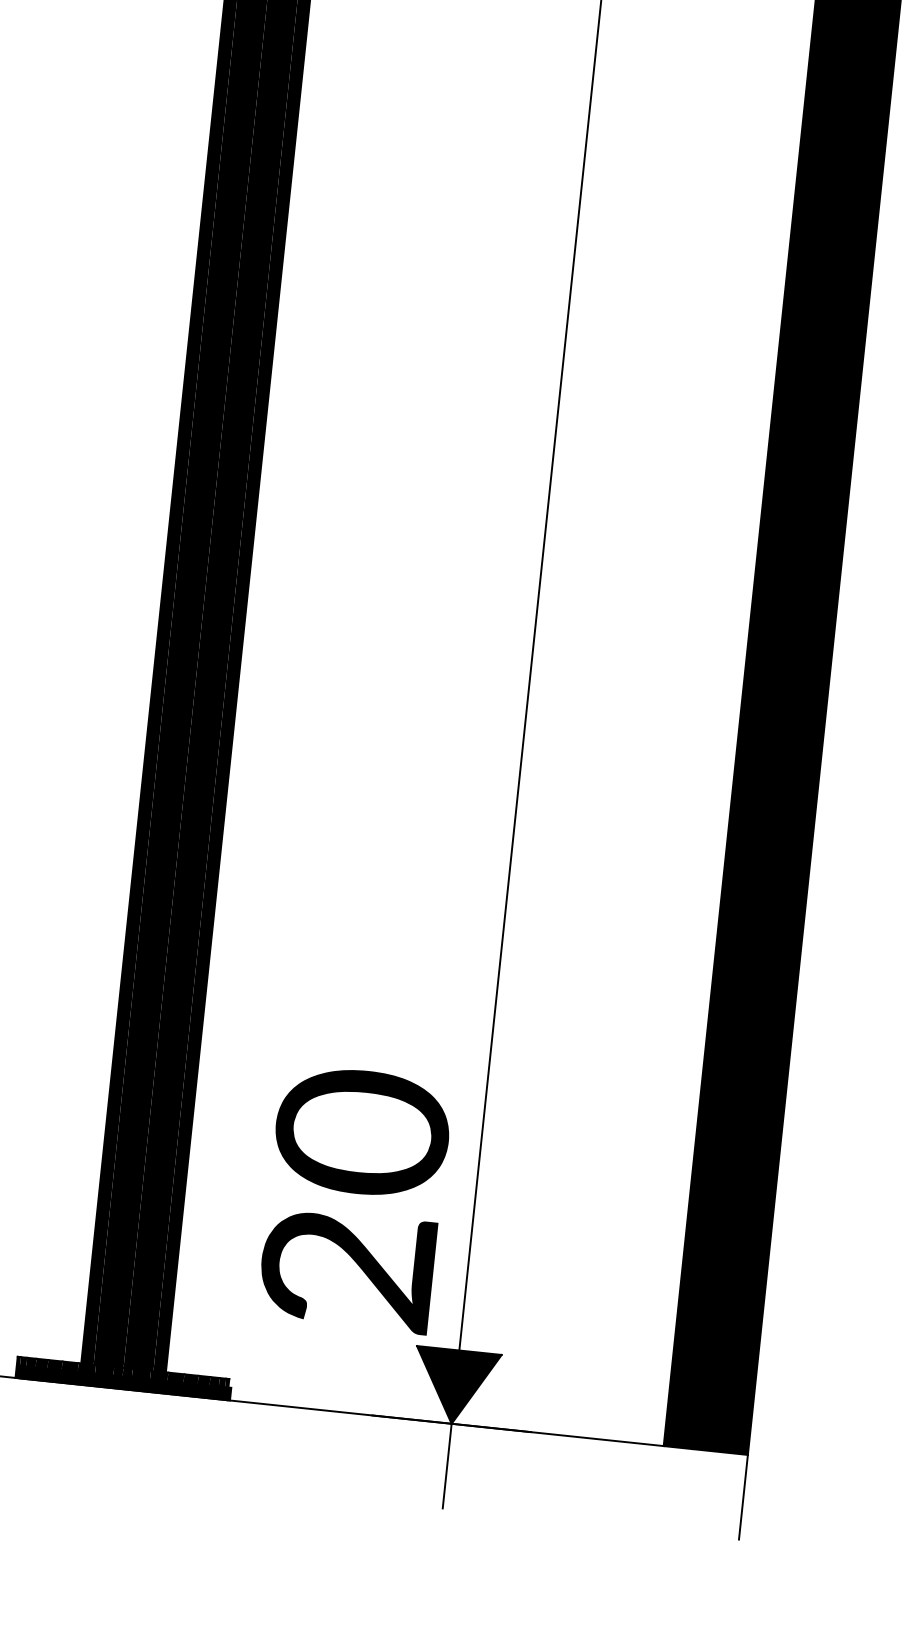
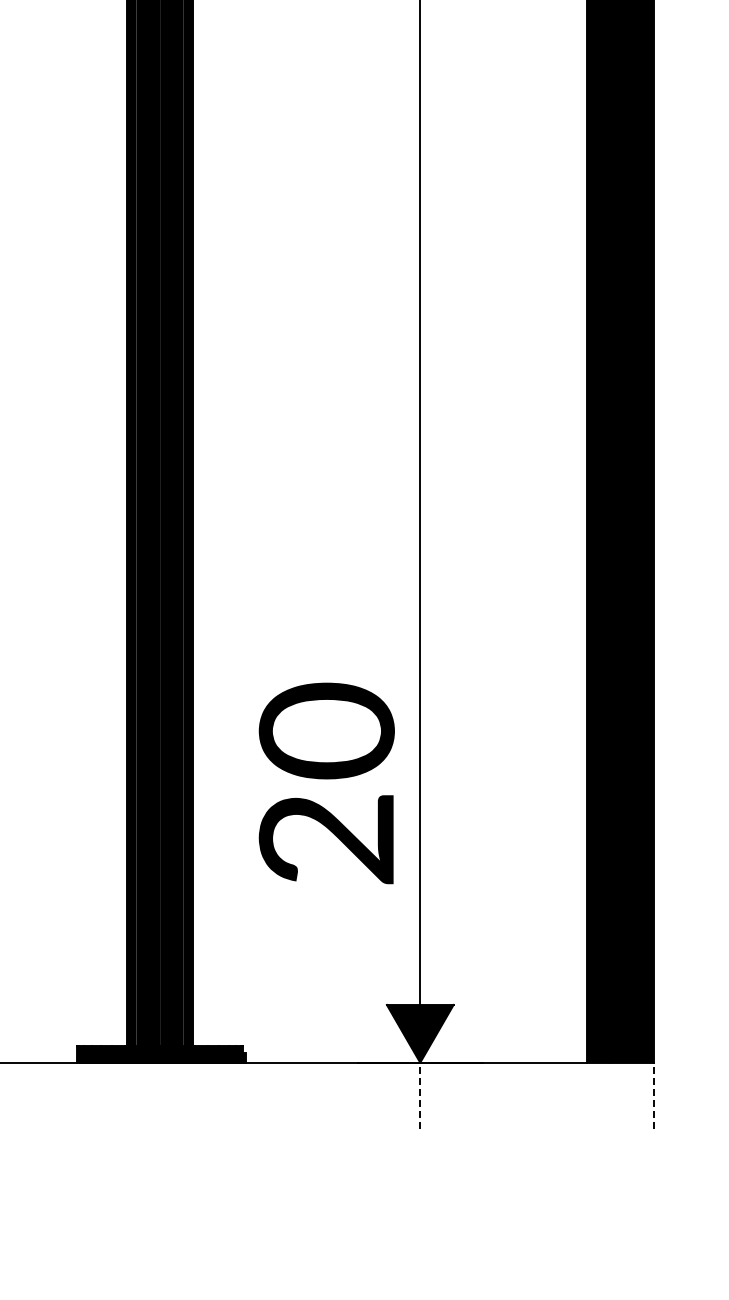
text: (354, 1198) -> (326, 783), moved
line: (447, 1465) -> (420, 1095), solid -> dashed
line: (743, 1496) -> (653, 1095), solid -> dashed

